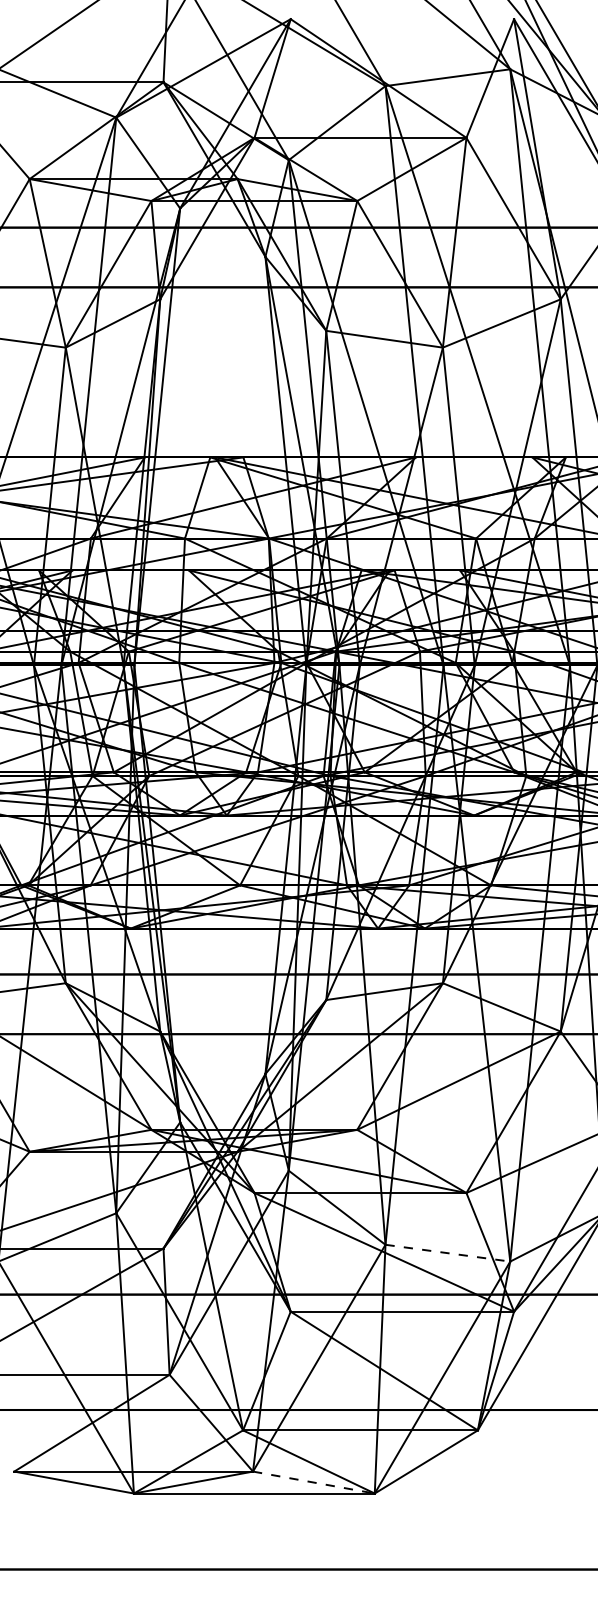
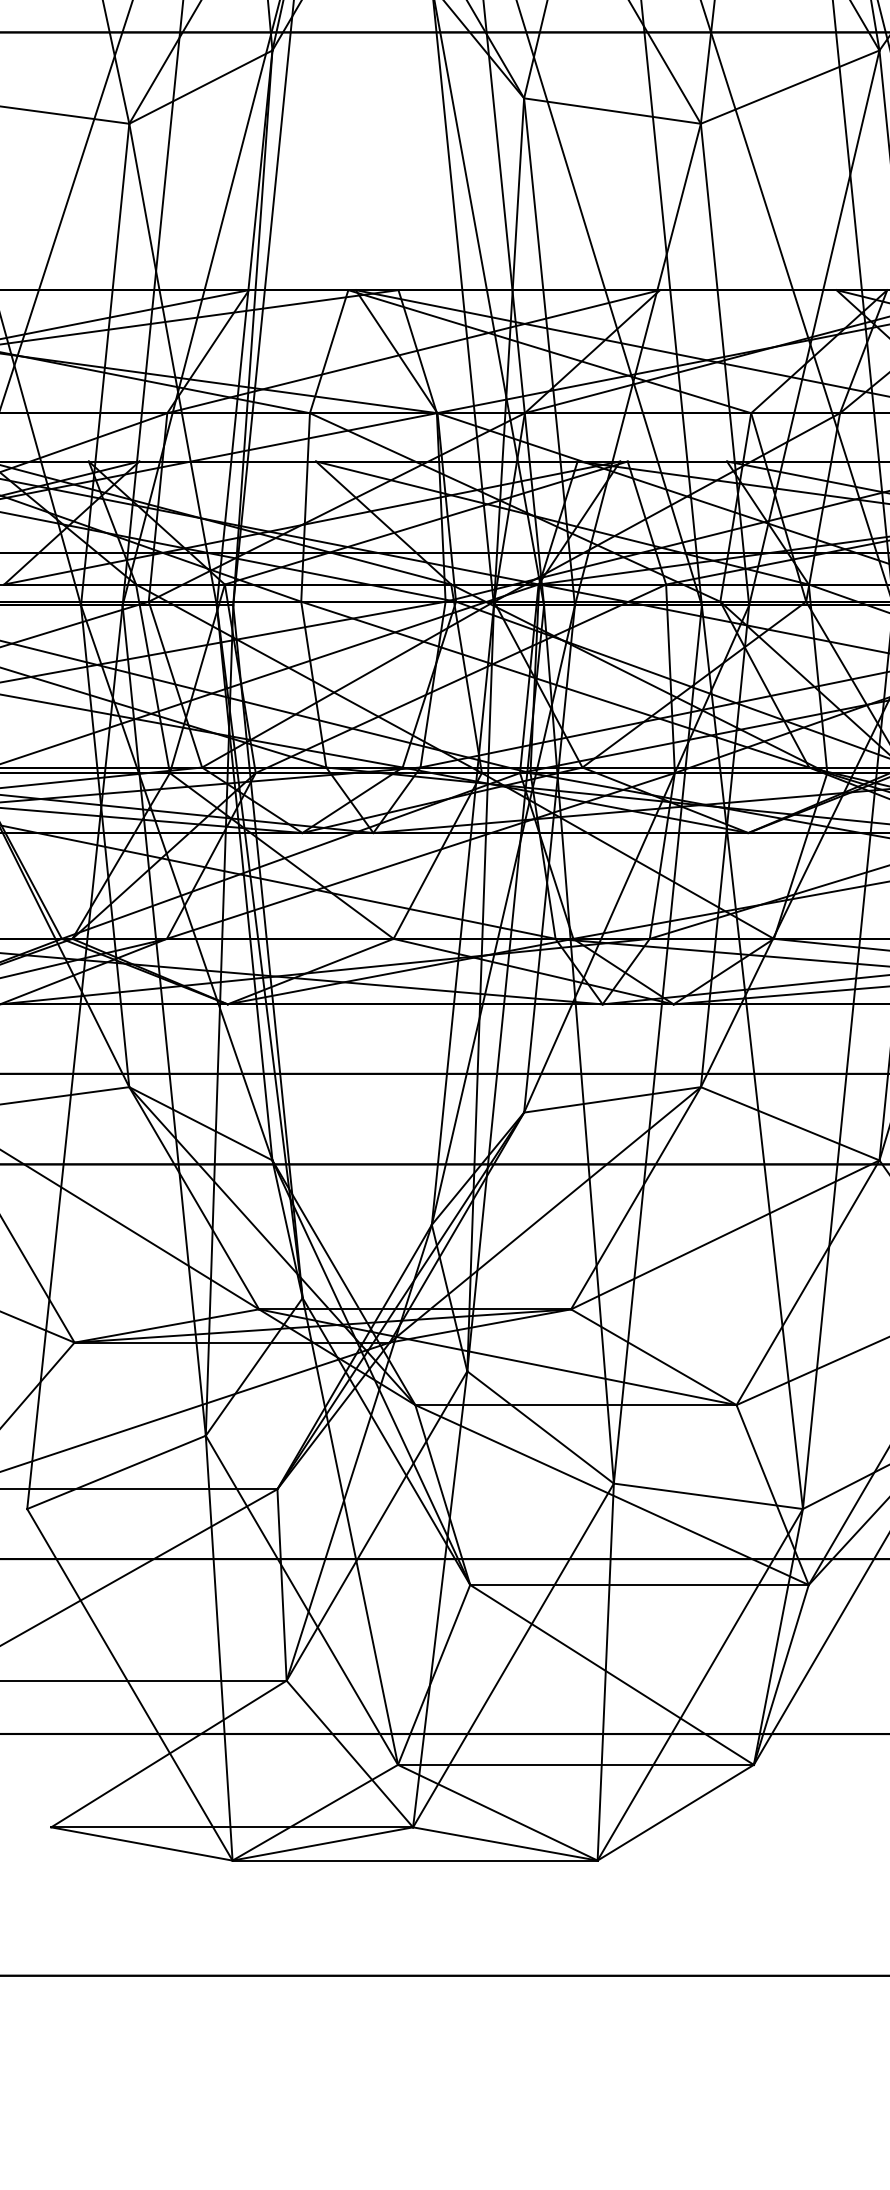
line: (447, 1253) -> (707, 1496), dashed -> solid
line: (313, 1482) -> (504, 1843), dashed -> solid

